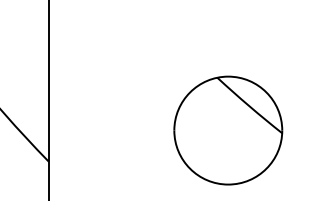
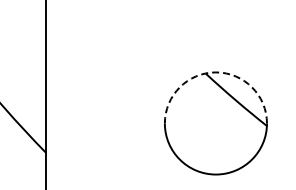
arc: (227, 76) -> (215, 72), solid -> dashed

